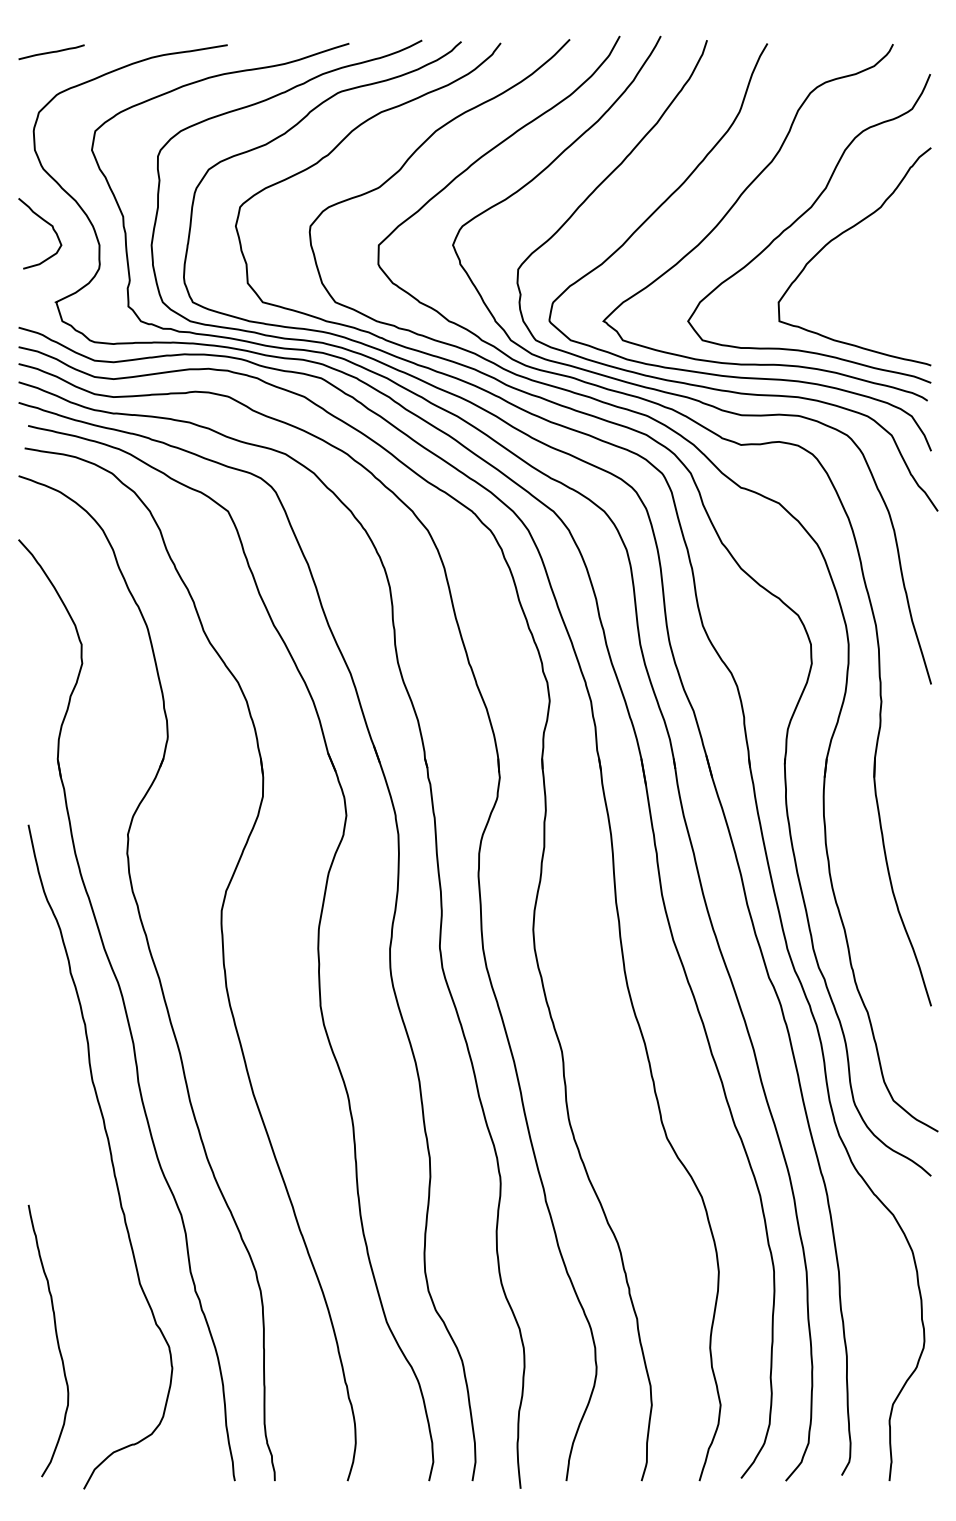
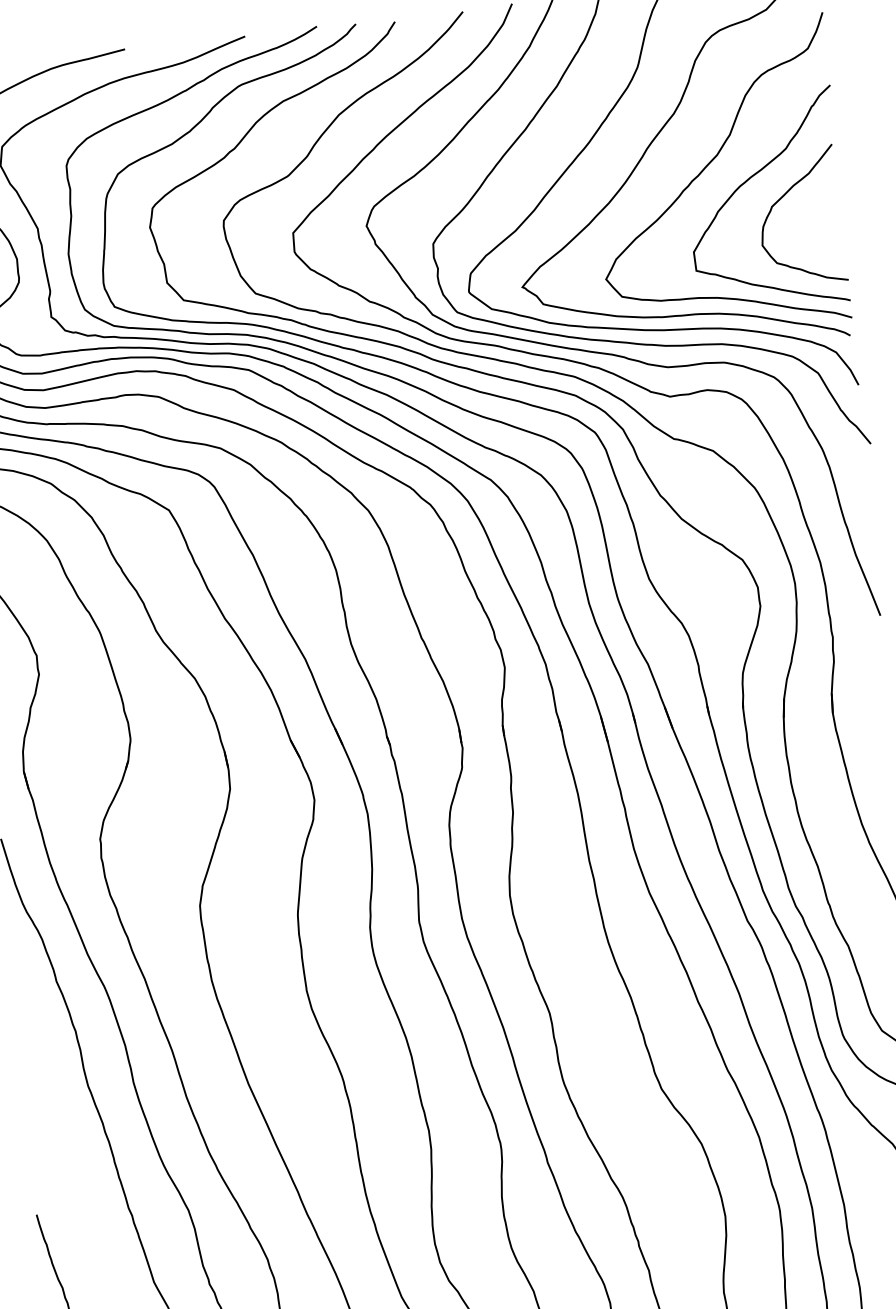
curve: (875, 254) -> (785, 195), added

